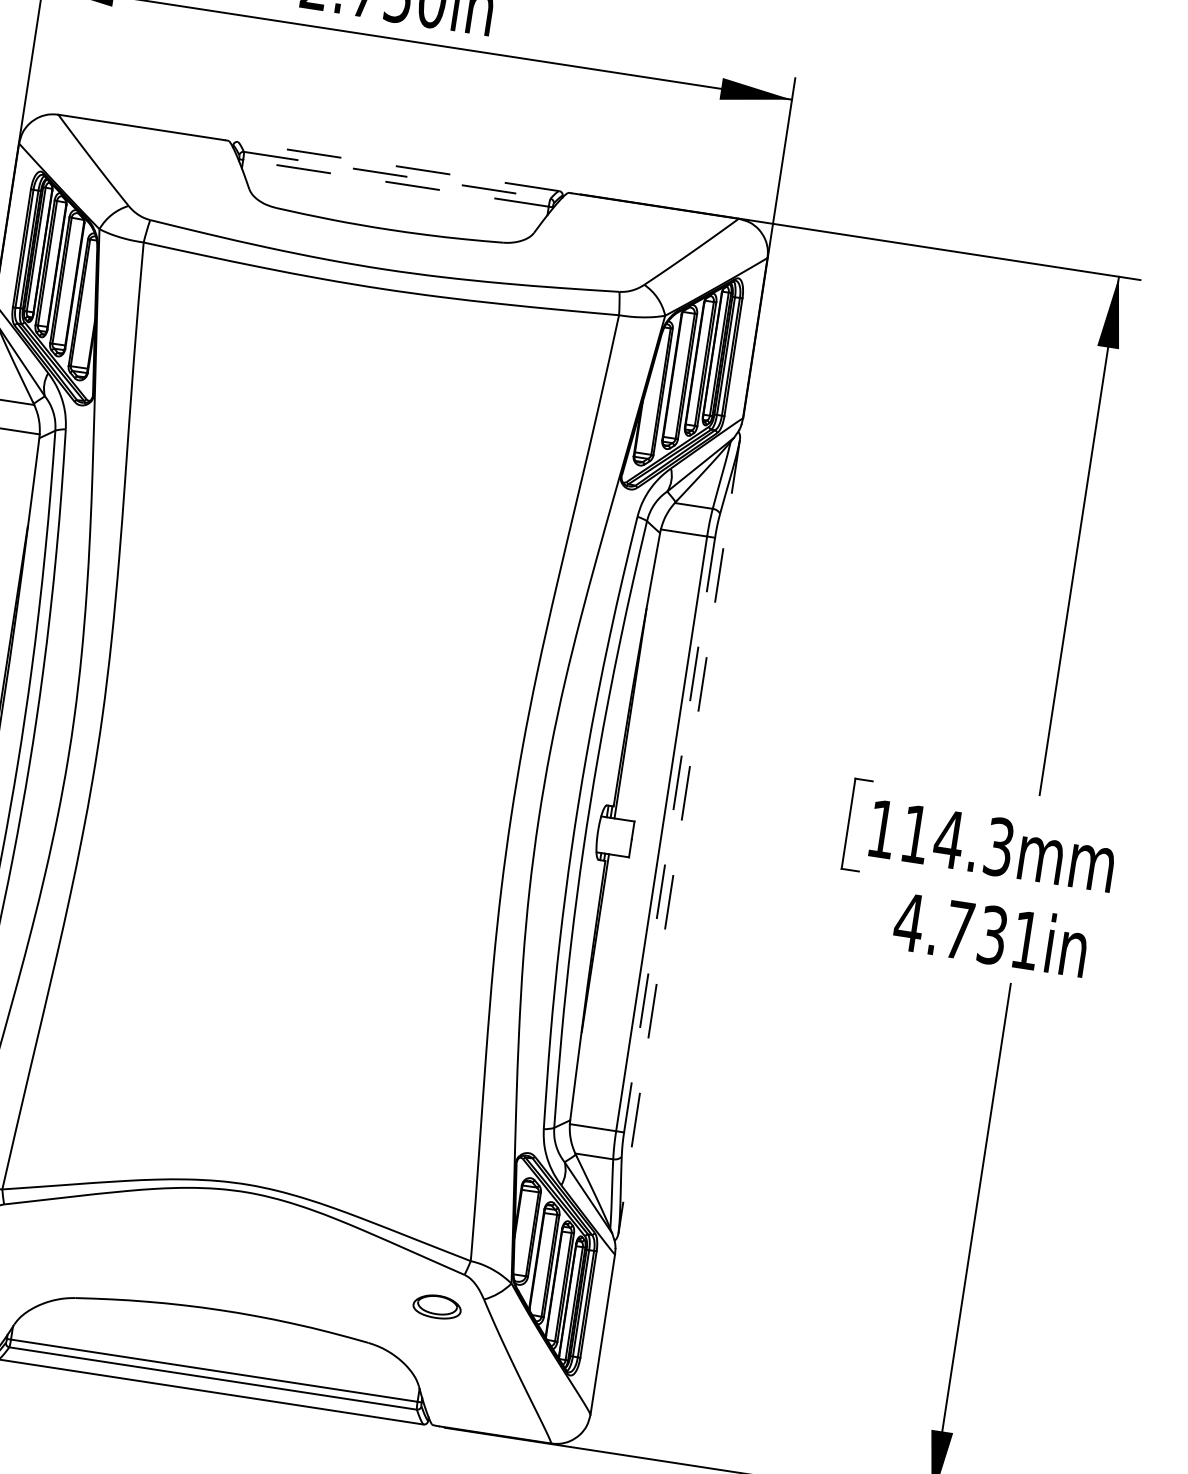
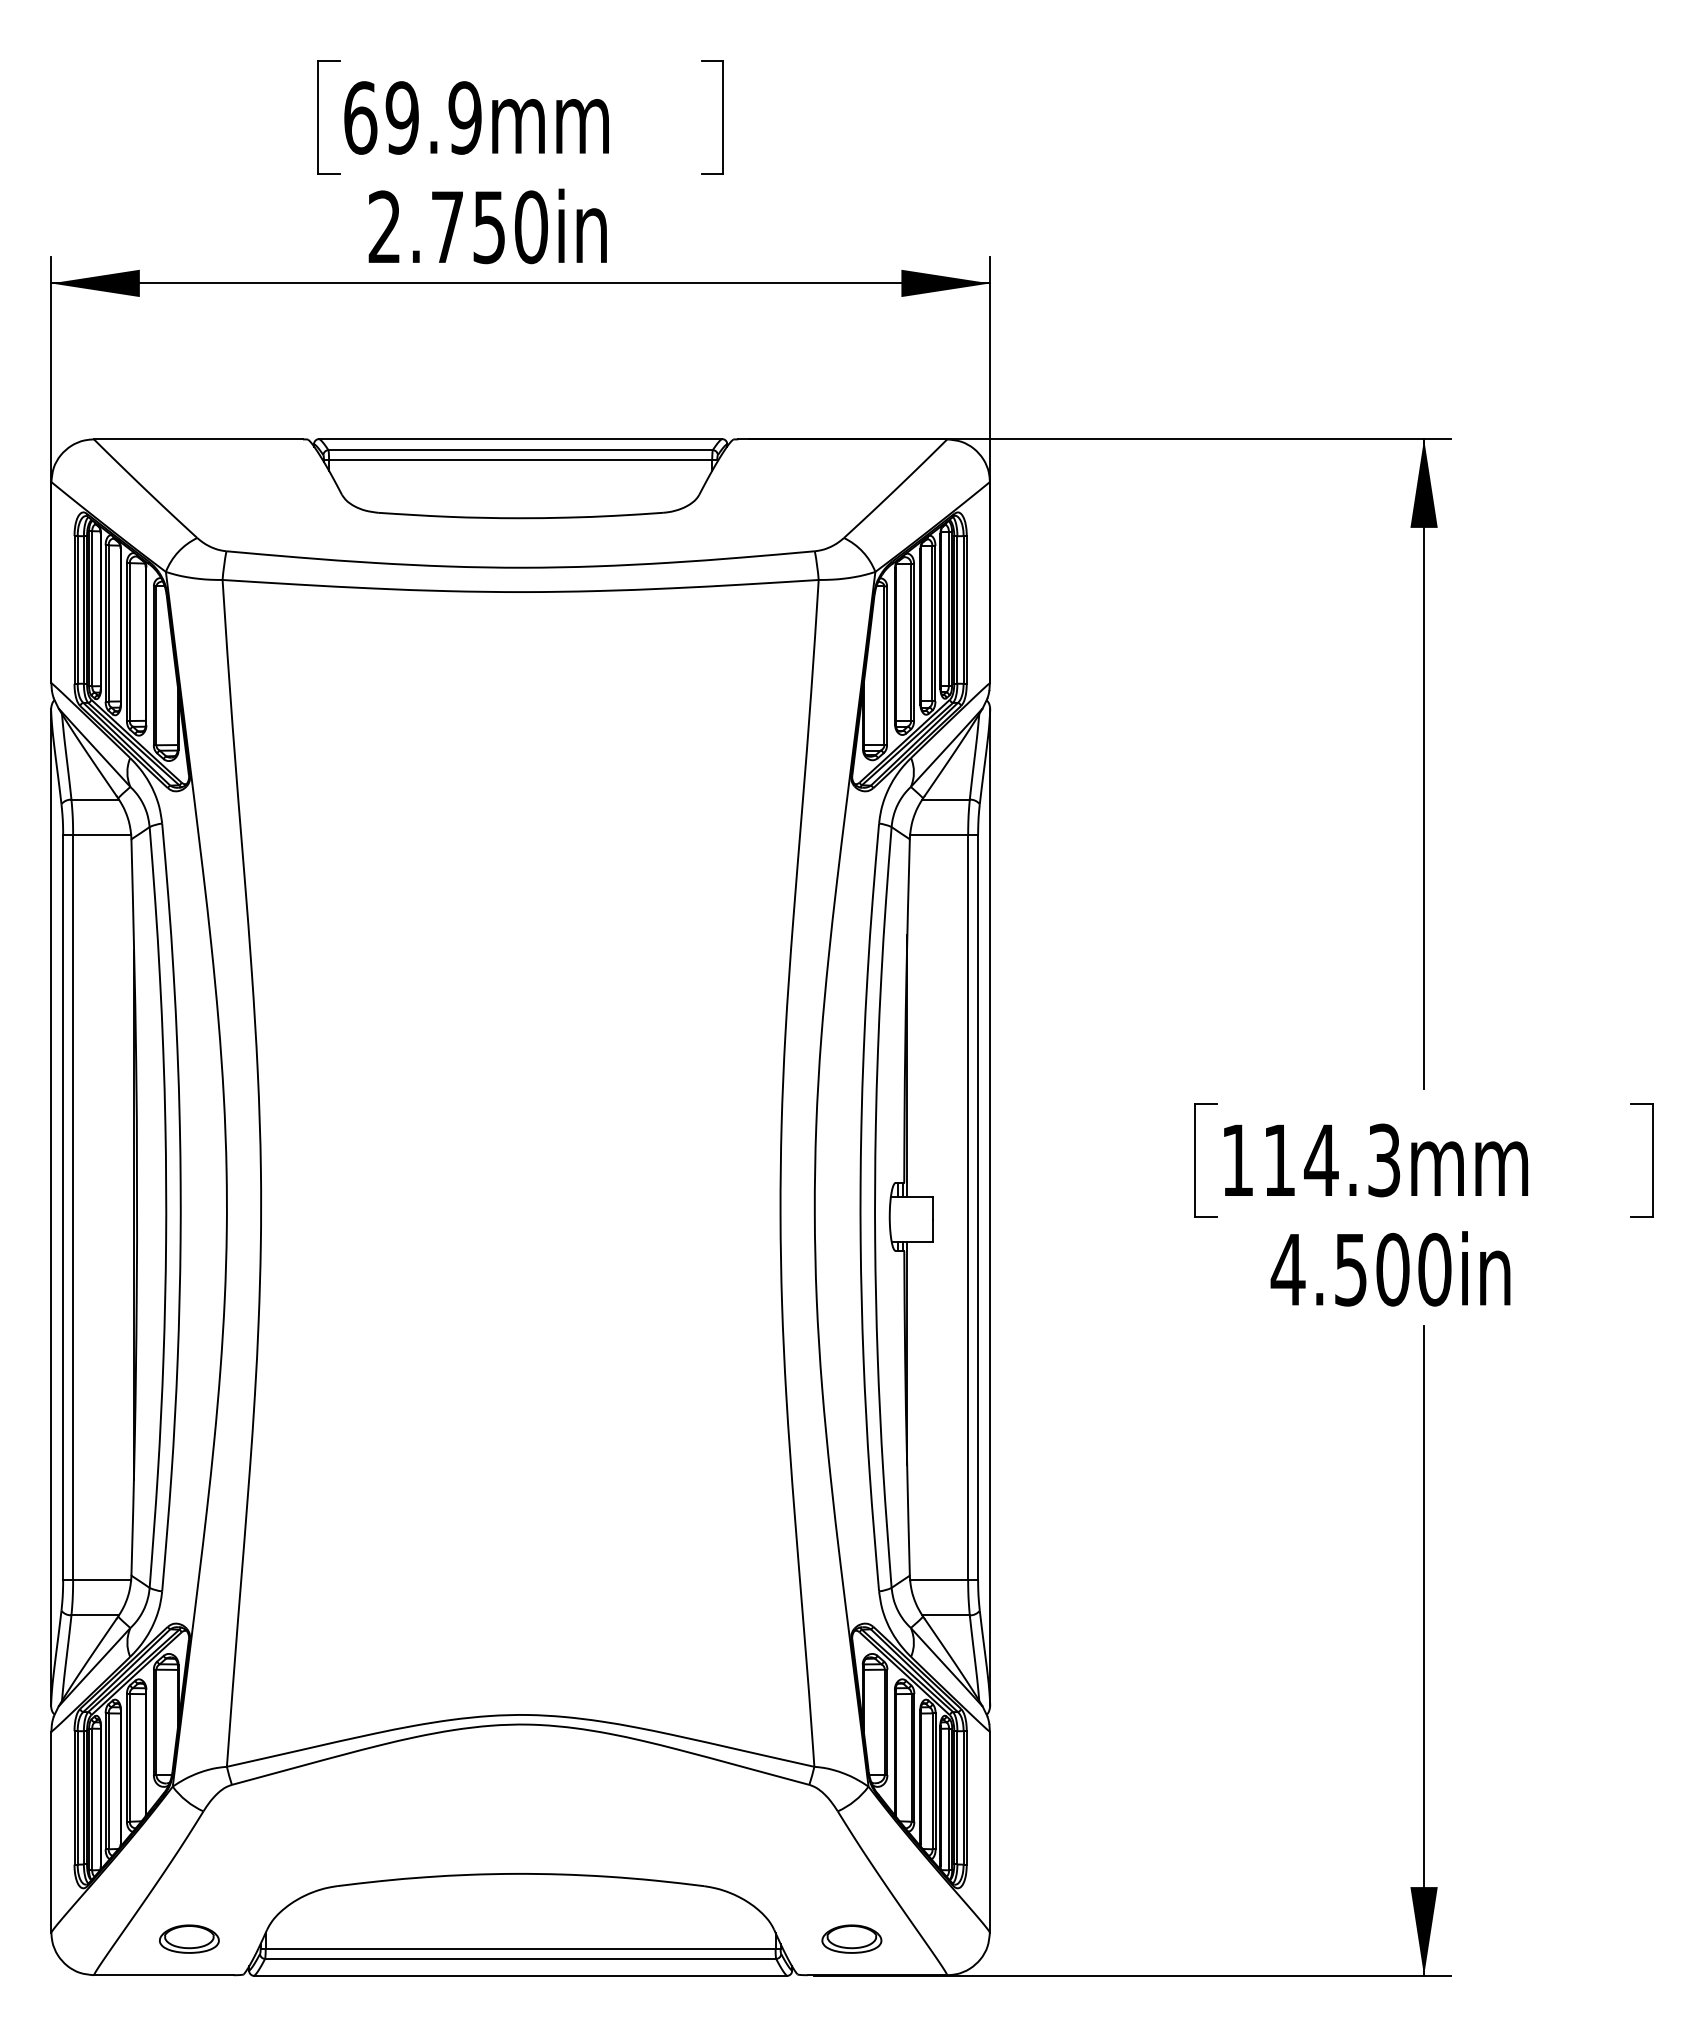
line: (398, 166) -> (520, 439), dashed -> solid
line: (397, 175) -> (521, 450), dashed -> solid
line: (395, 183) -> (520, 460), dashed -> solid
line: (669, 835) -> (978, 1207), dashed -> solid
line: (679, 836) -> (990, 1207), dashed -> solid
text: (993, 935) -> (1393, 1269), 4.731in -> 4.500in
part: (437, 1306) -> (851, 1938), moved

